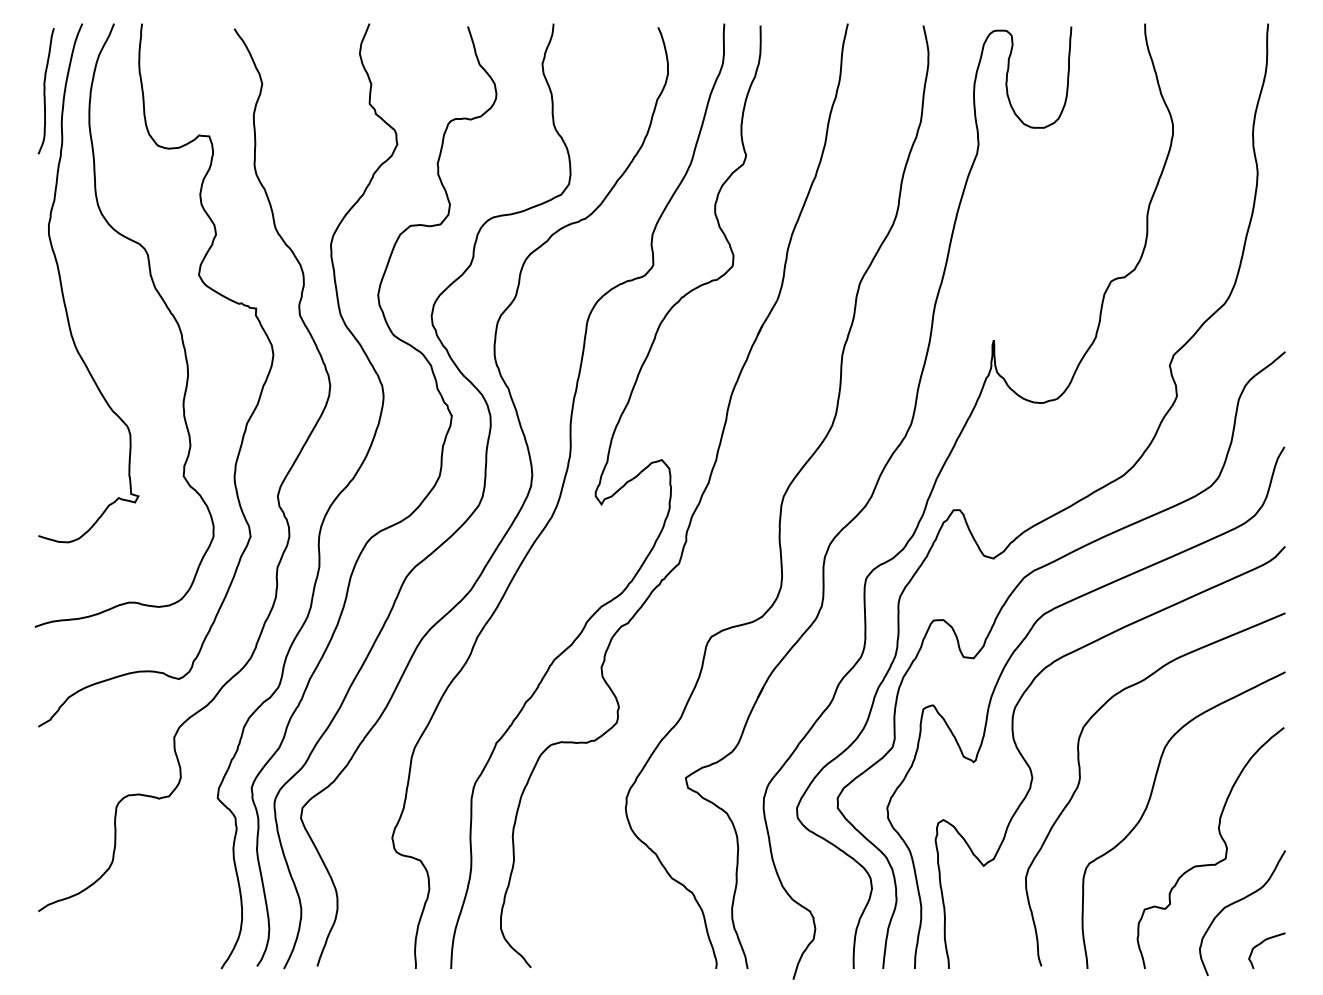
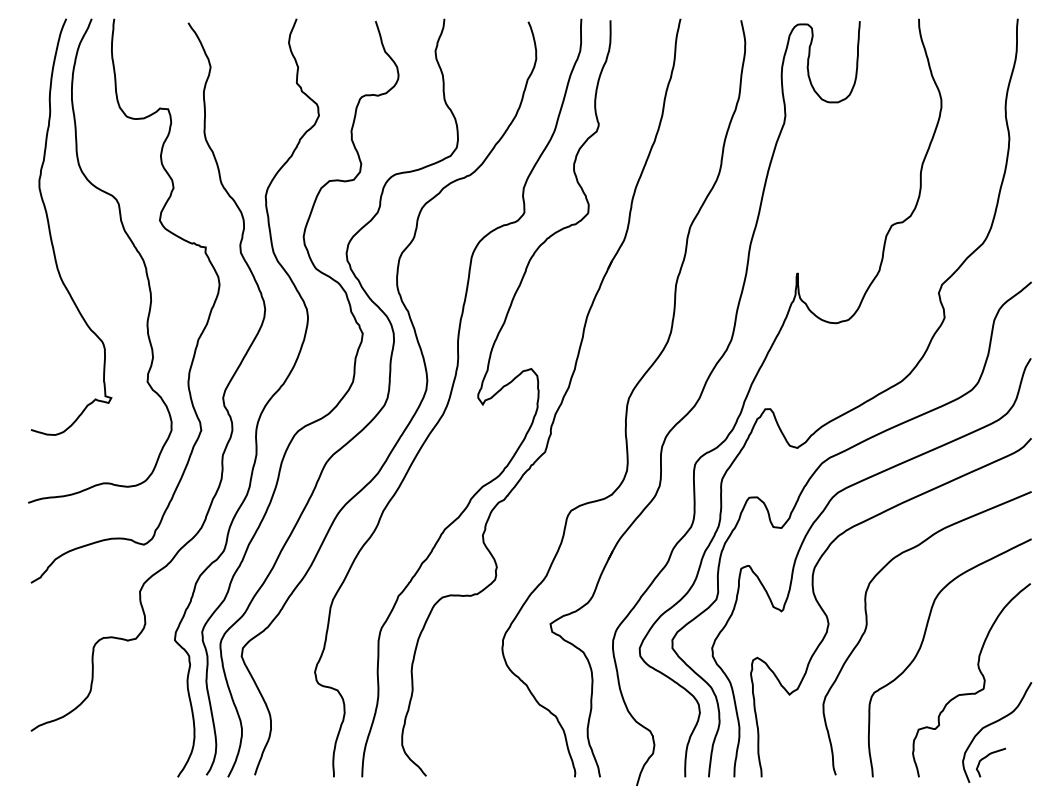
curve: (45, 91) -> (36, 73), removed
curve: (1262, 943) -> (987, 756), moved

